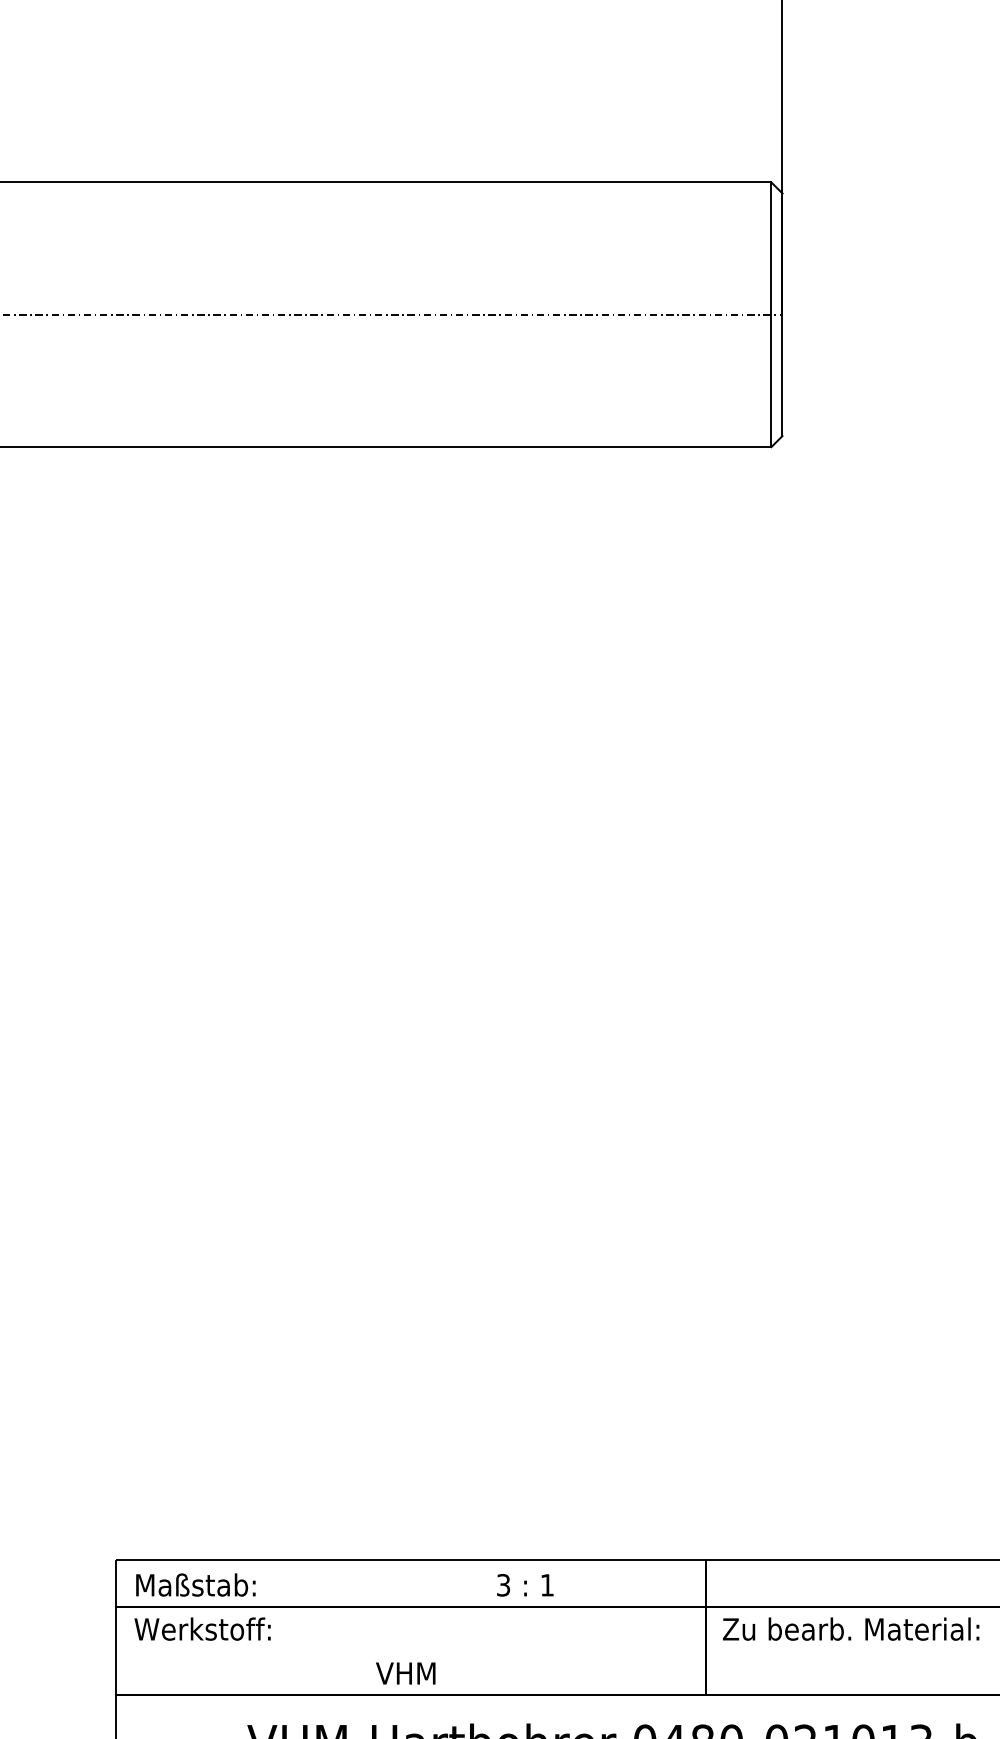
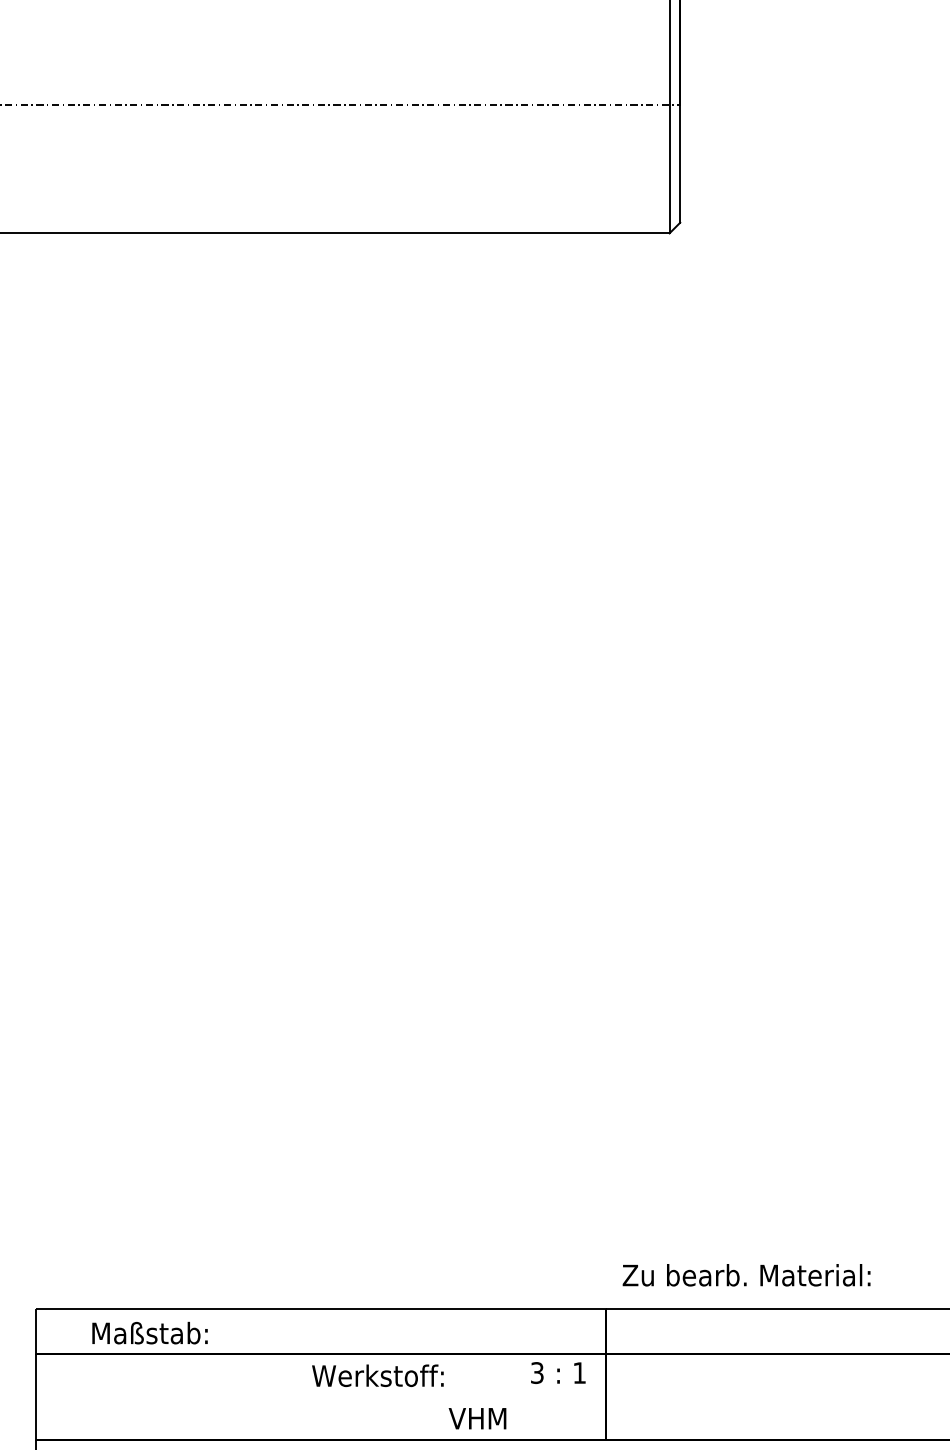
text: (195, 1584) -> (149, 1332), moved
text: (525, 1585) -> (558, 1373), moved
text: (202, 1628) -> (377, 1375), moved
text: (851, 1628) -> (746, 1274), moved
text: (405, 1673) -> (477, 1418), moved

